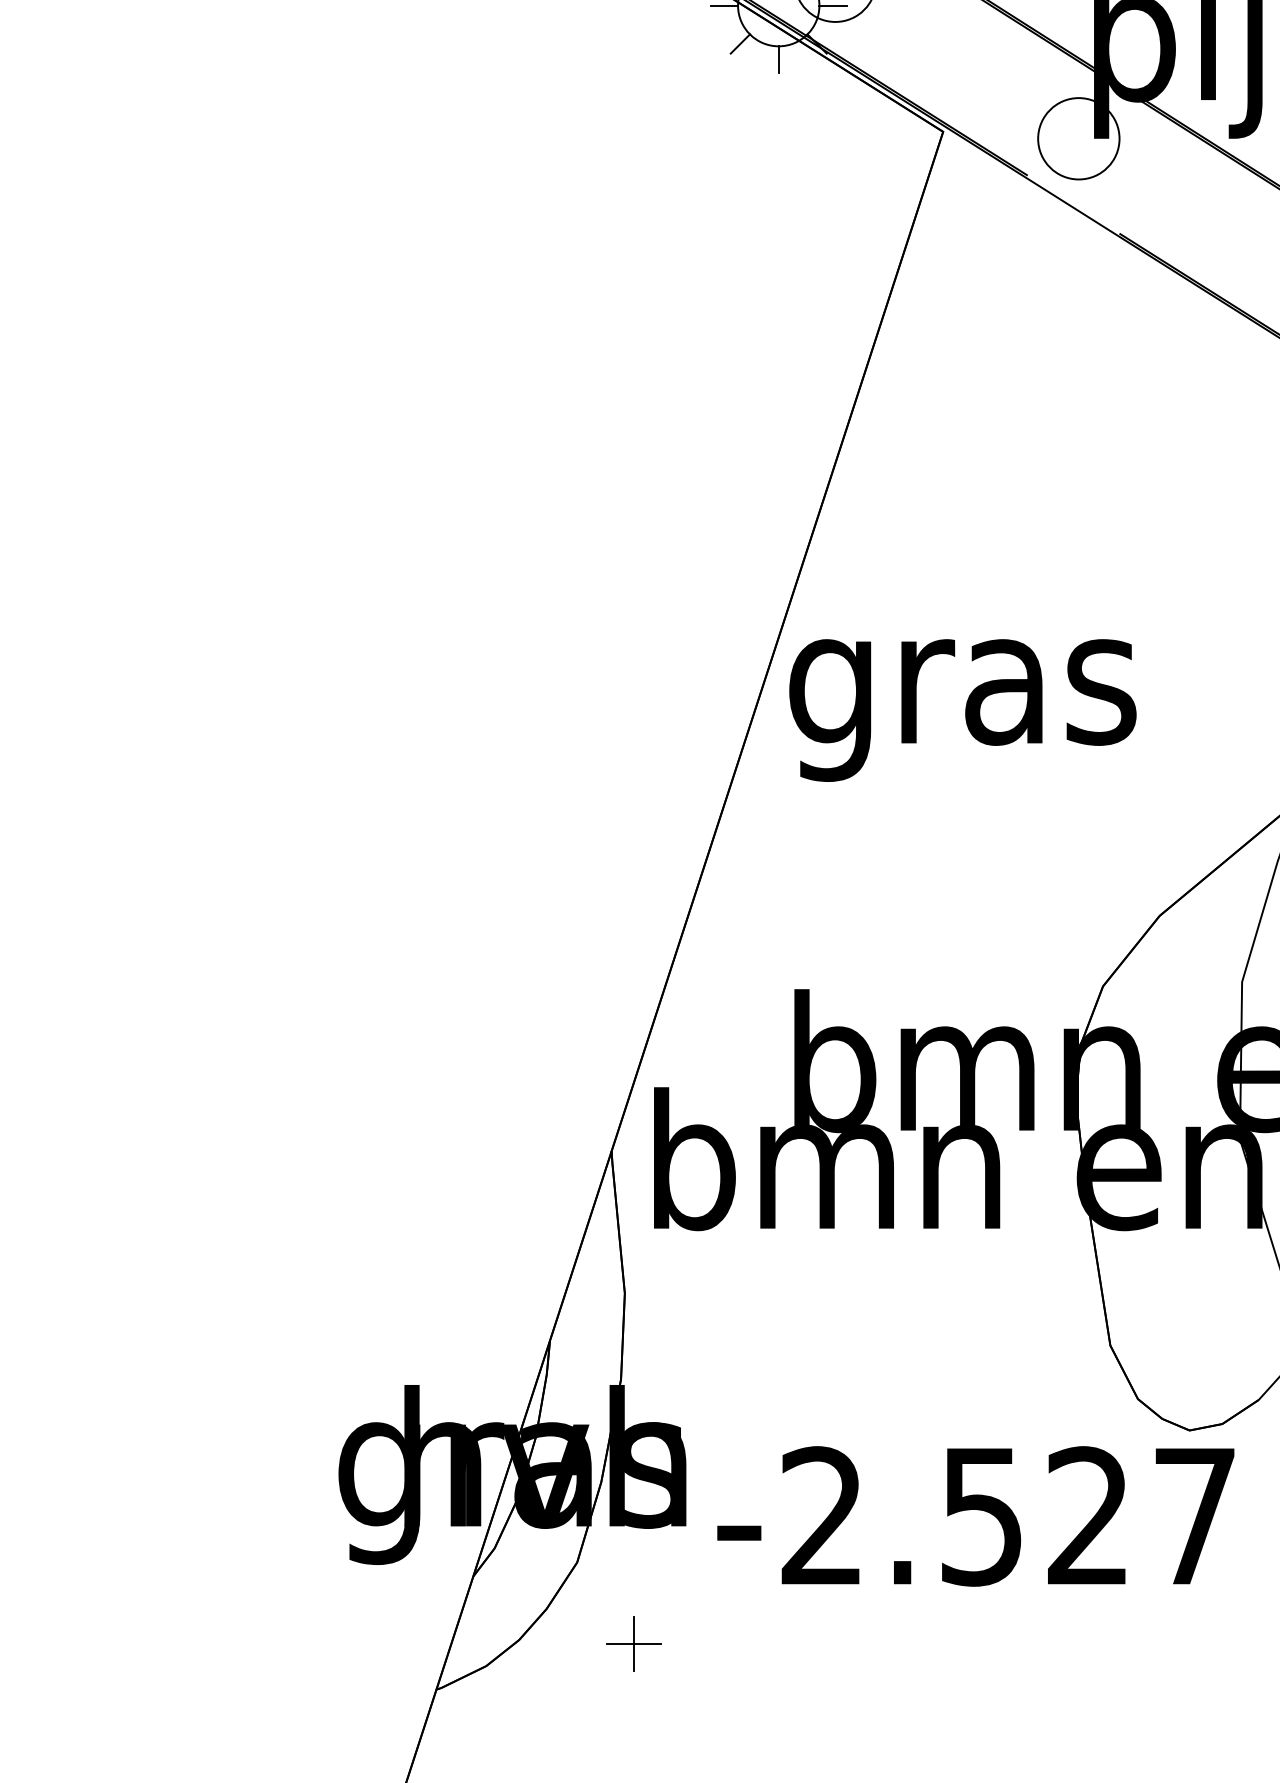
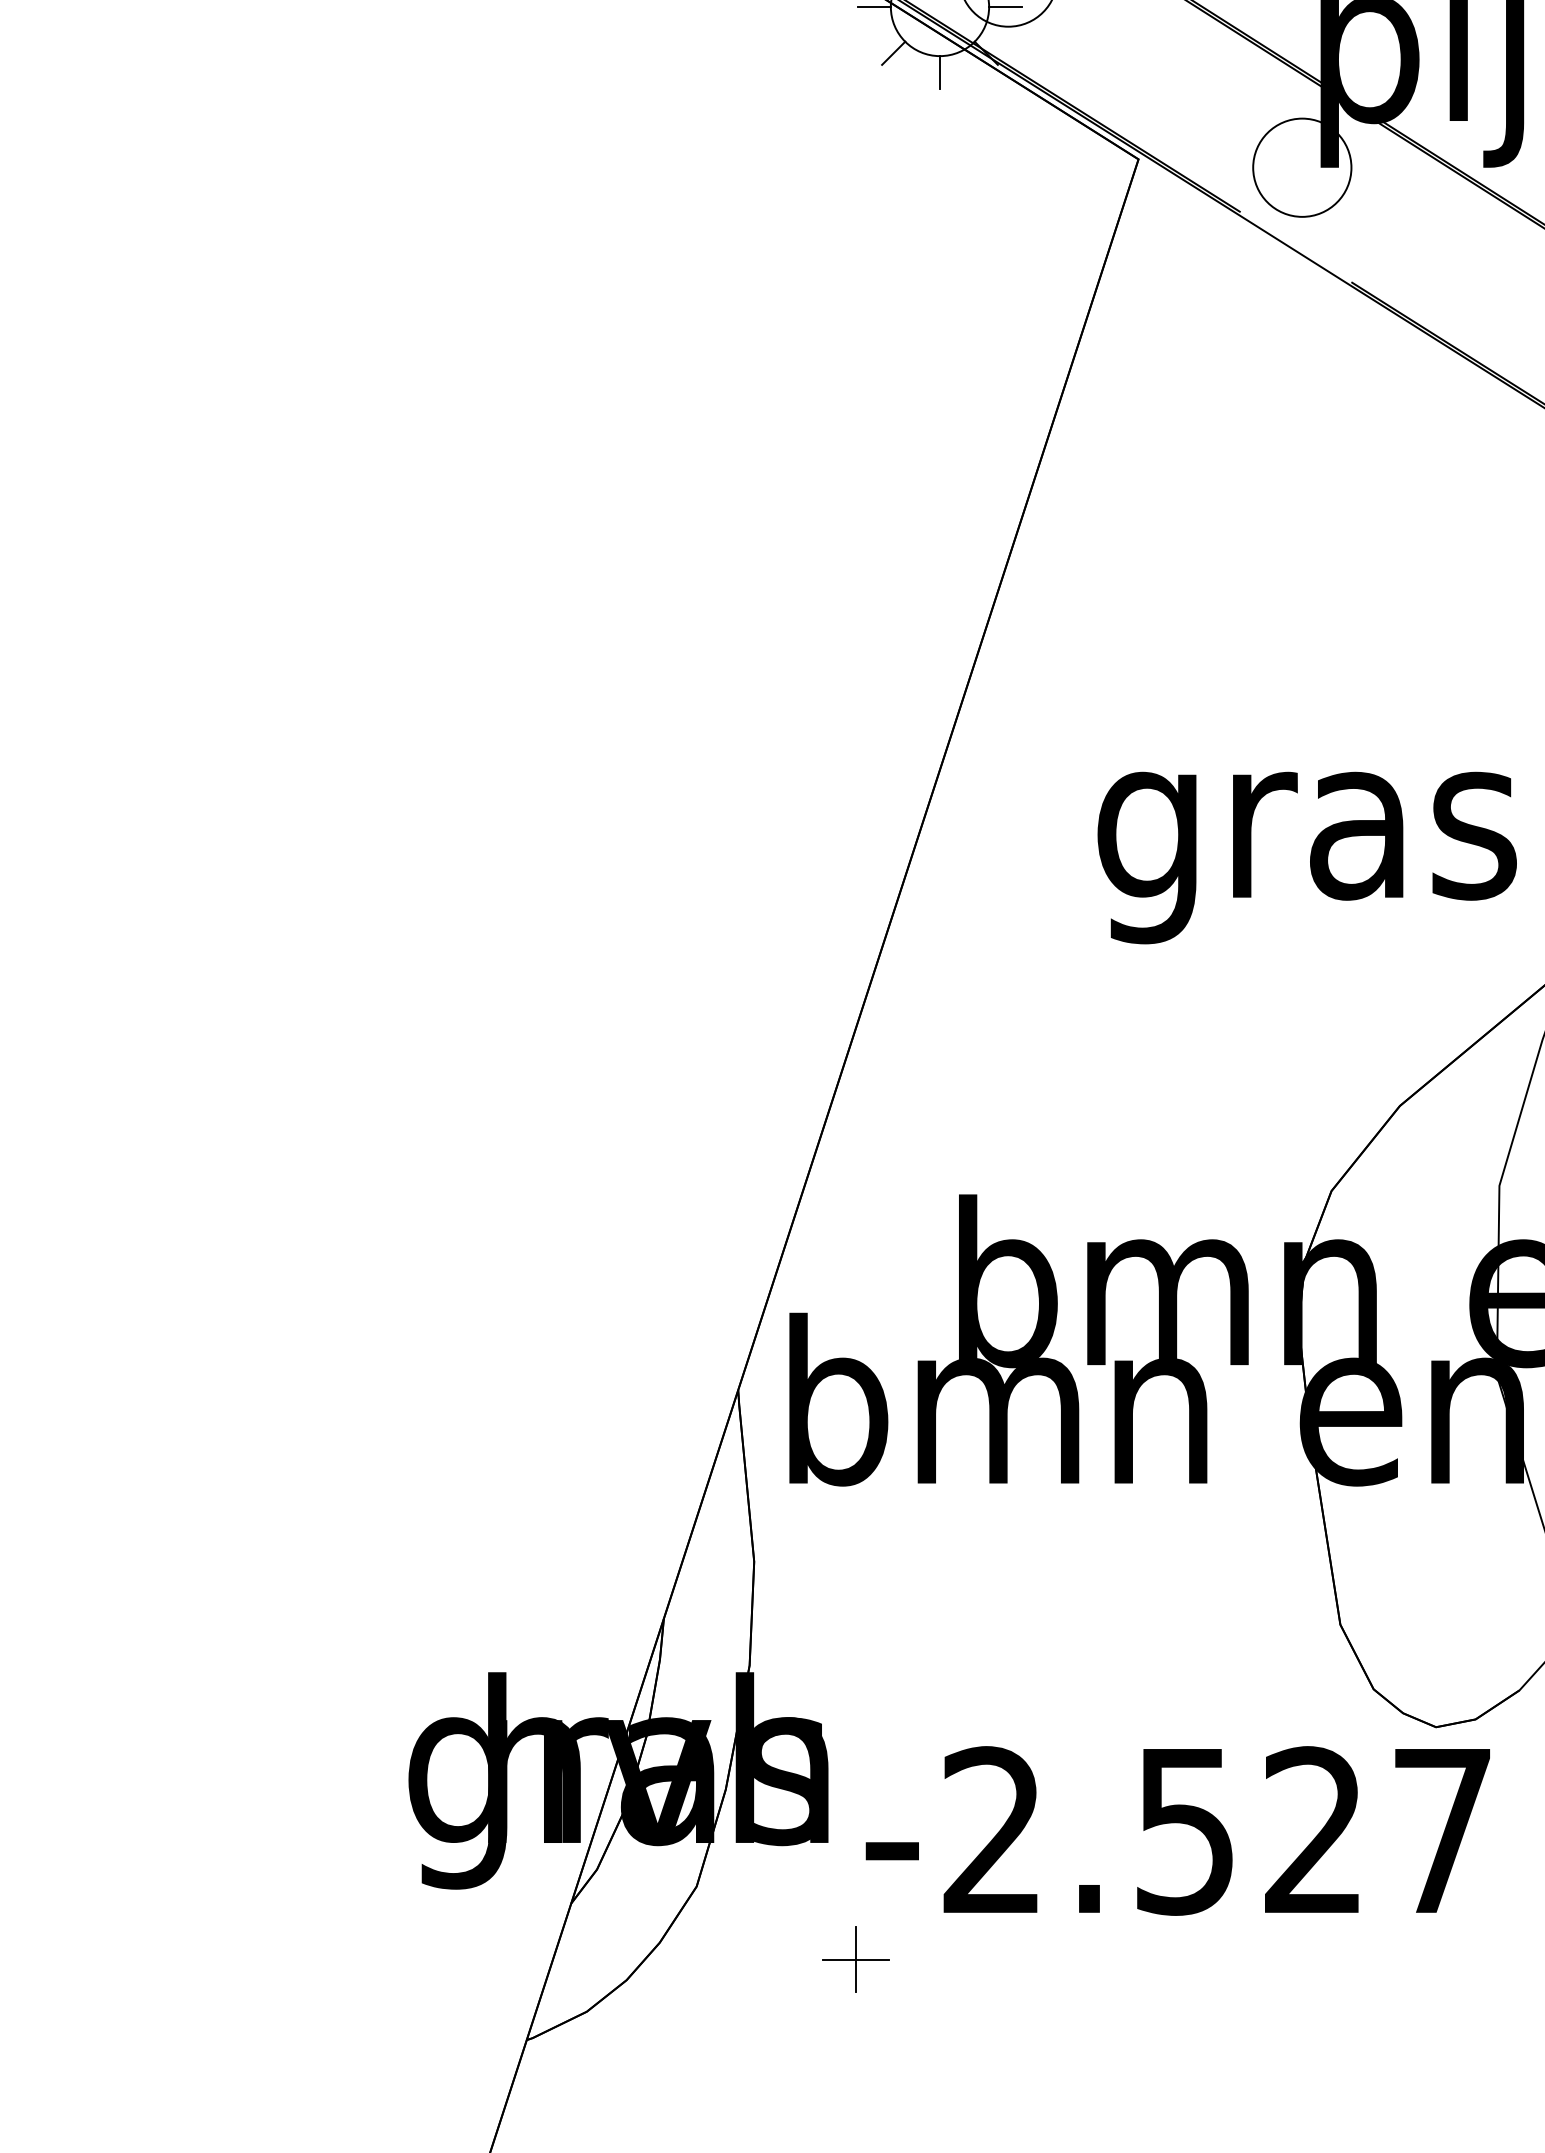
text: (962, 710) -> (1306, 857), moved
part: (633, 1643) -> (855, 1959), moved

